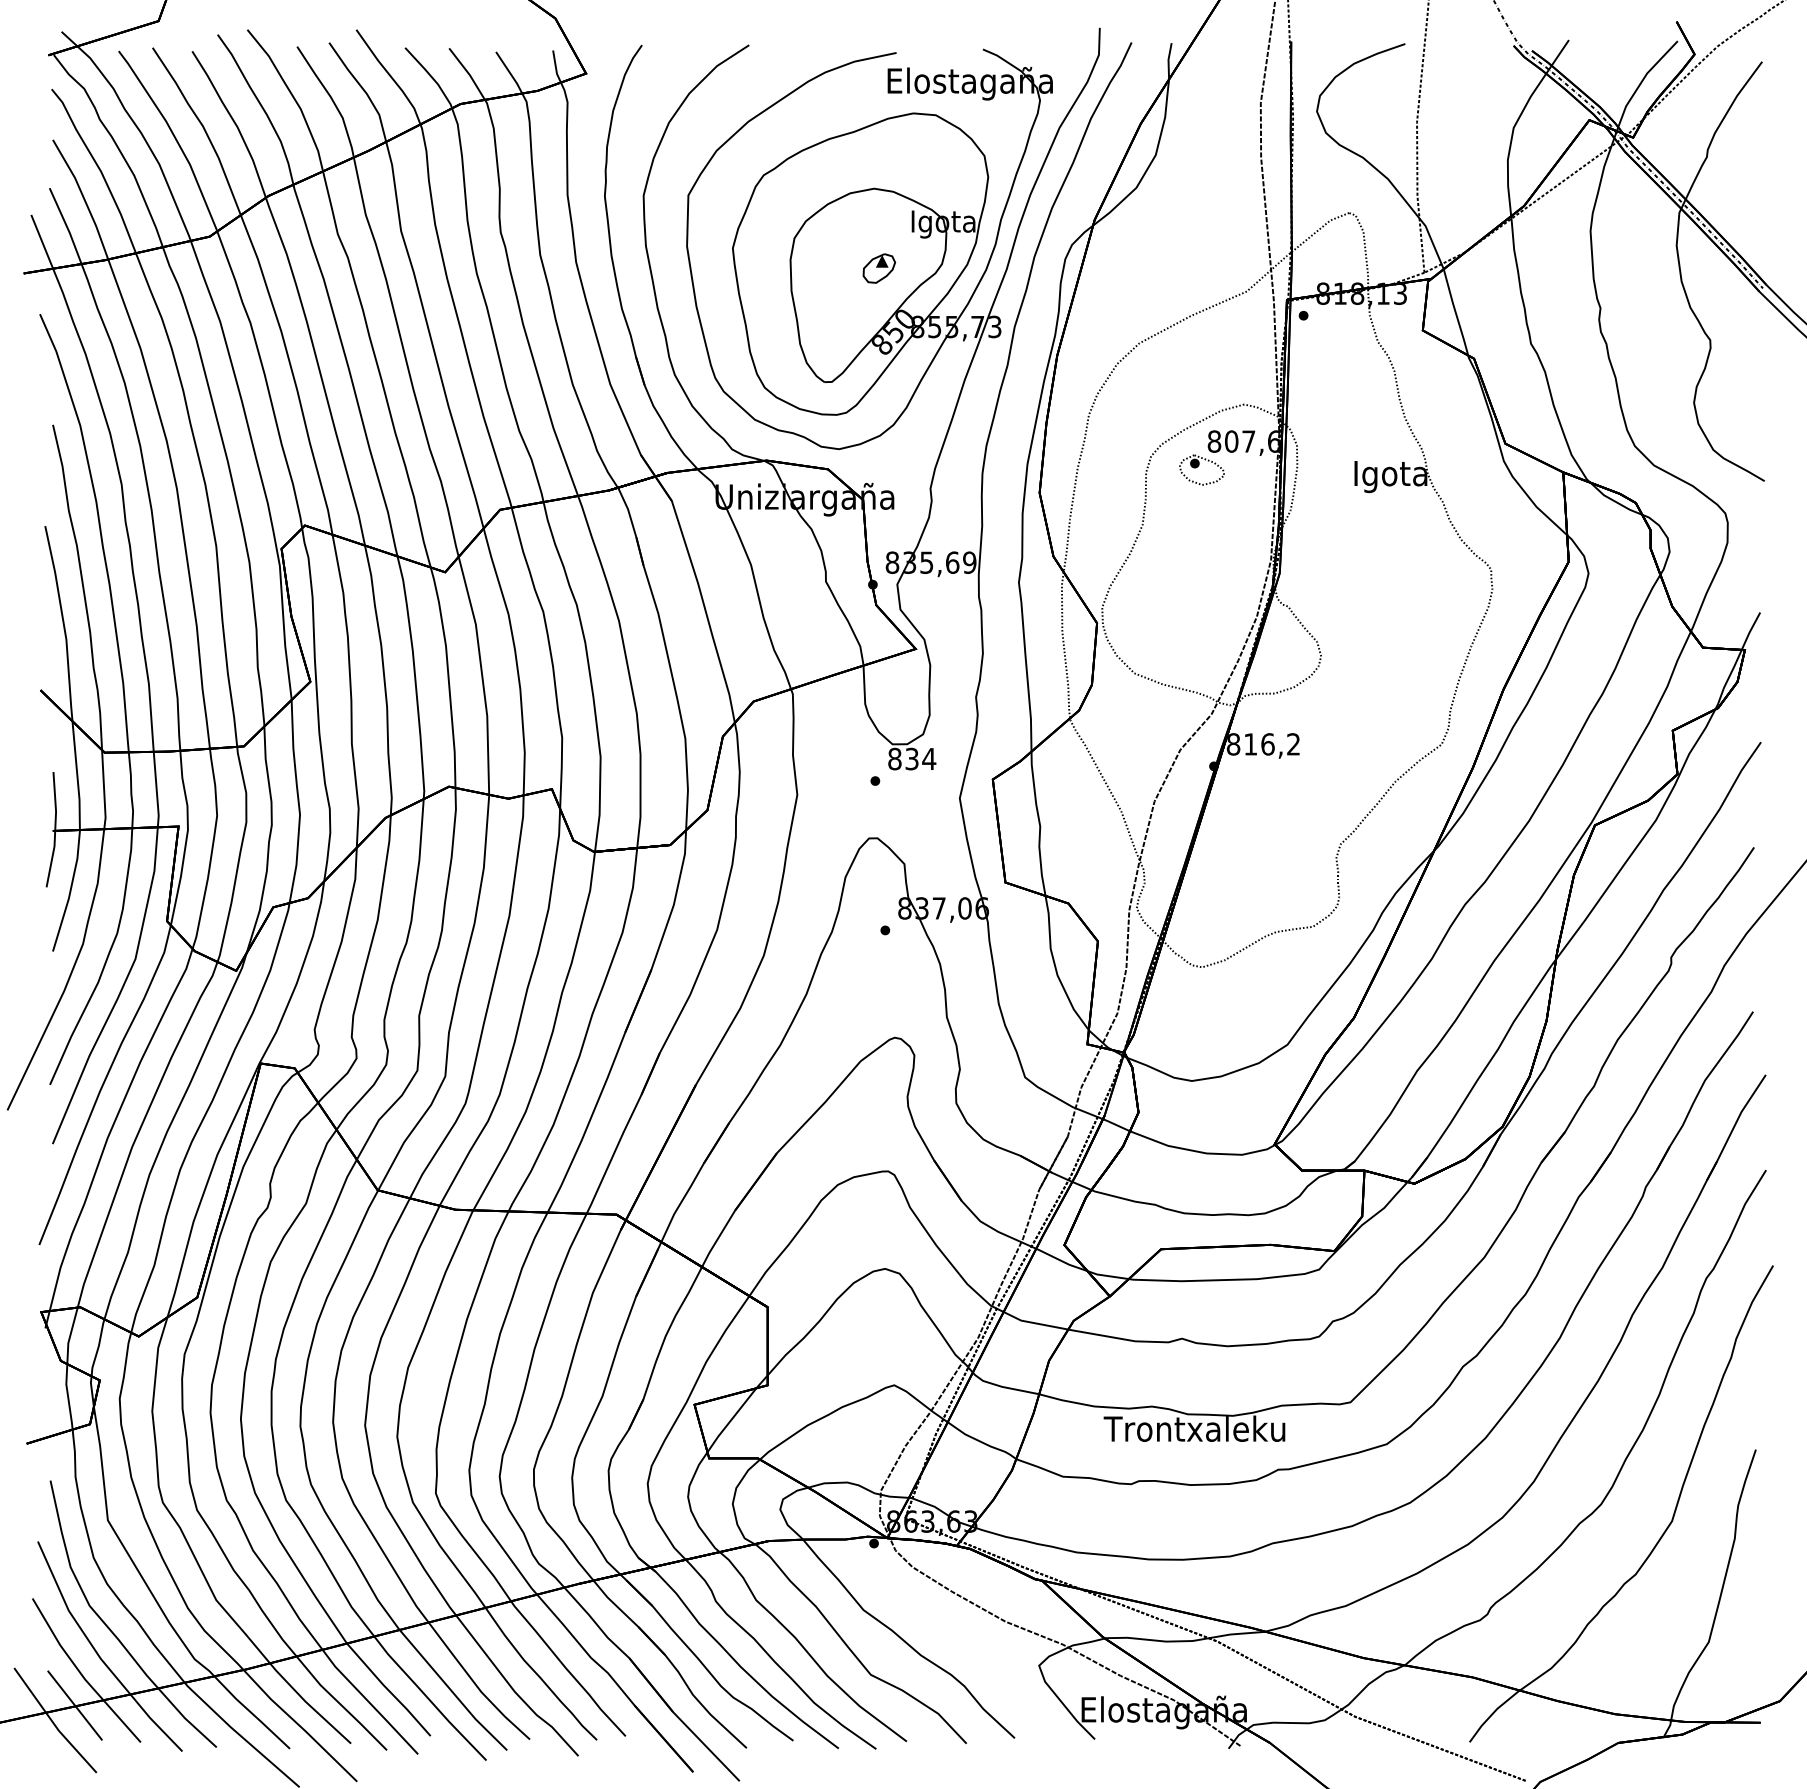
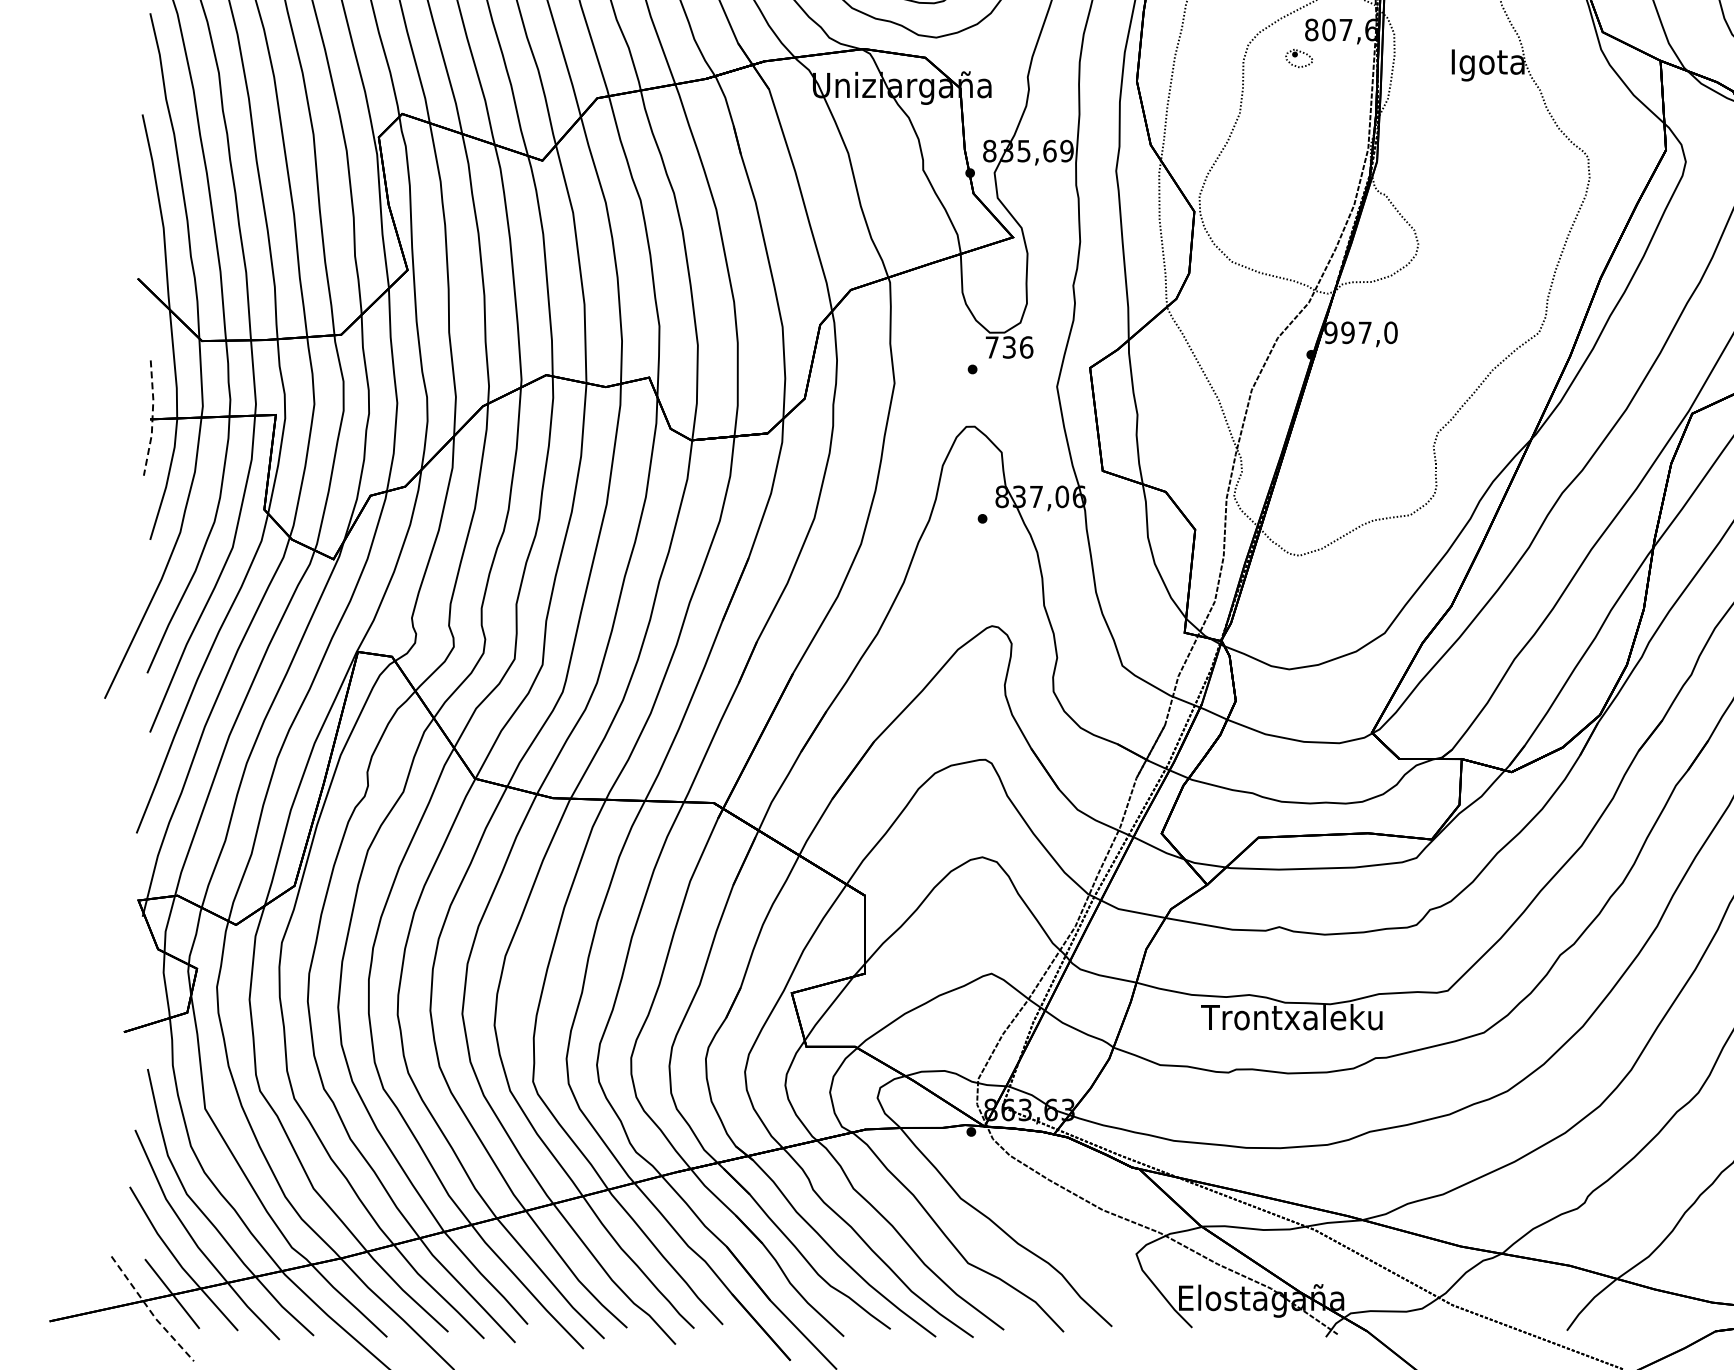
part: (1201, 469) -> (1298, 57), size x0.6
text: (1263, 744) -> (1360, 332), 816,2 -> 997,0
text: (912, 758) -> (1009, 346), 834 -> 736
line: (55, 830) -> (152, 418), solid -> dashed
line: (53, 1722) -> (150, 1310), solid -> dashed

